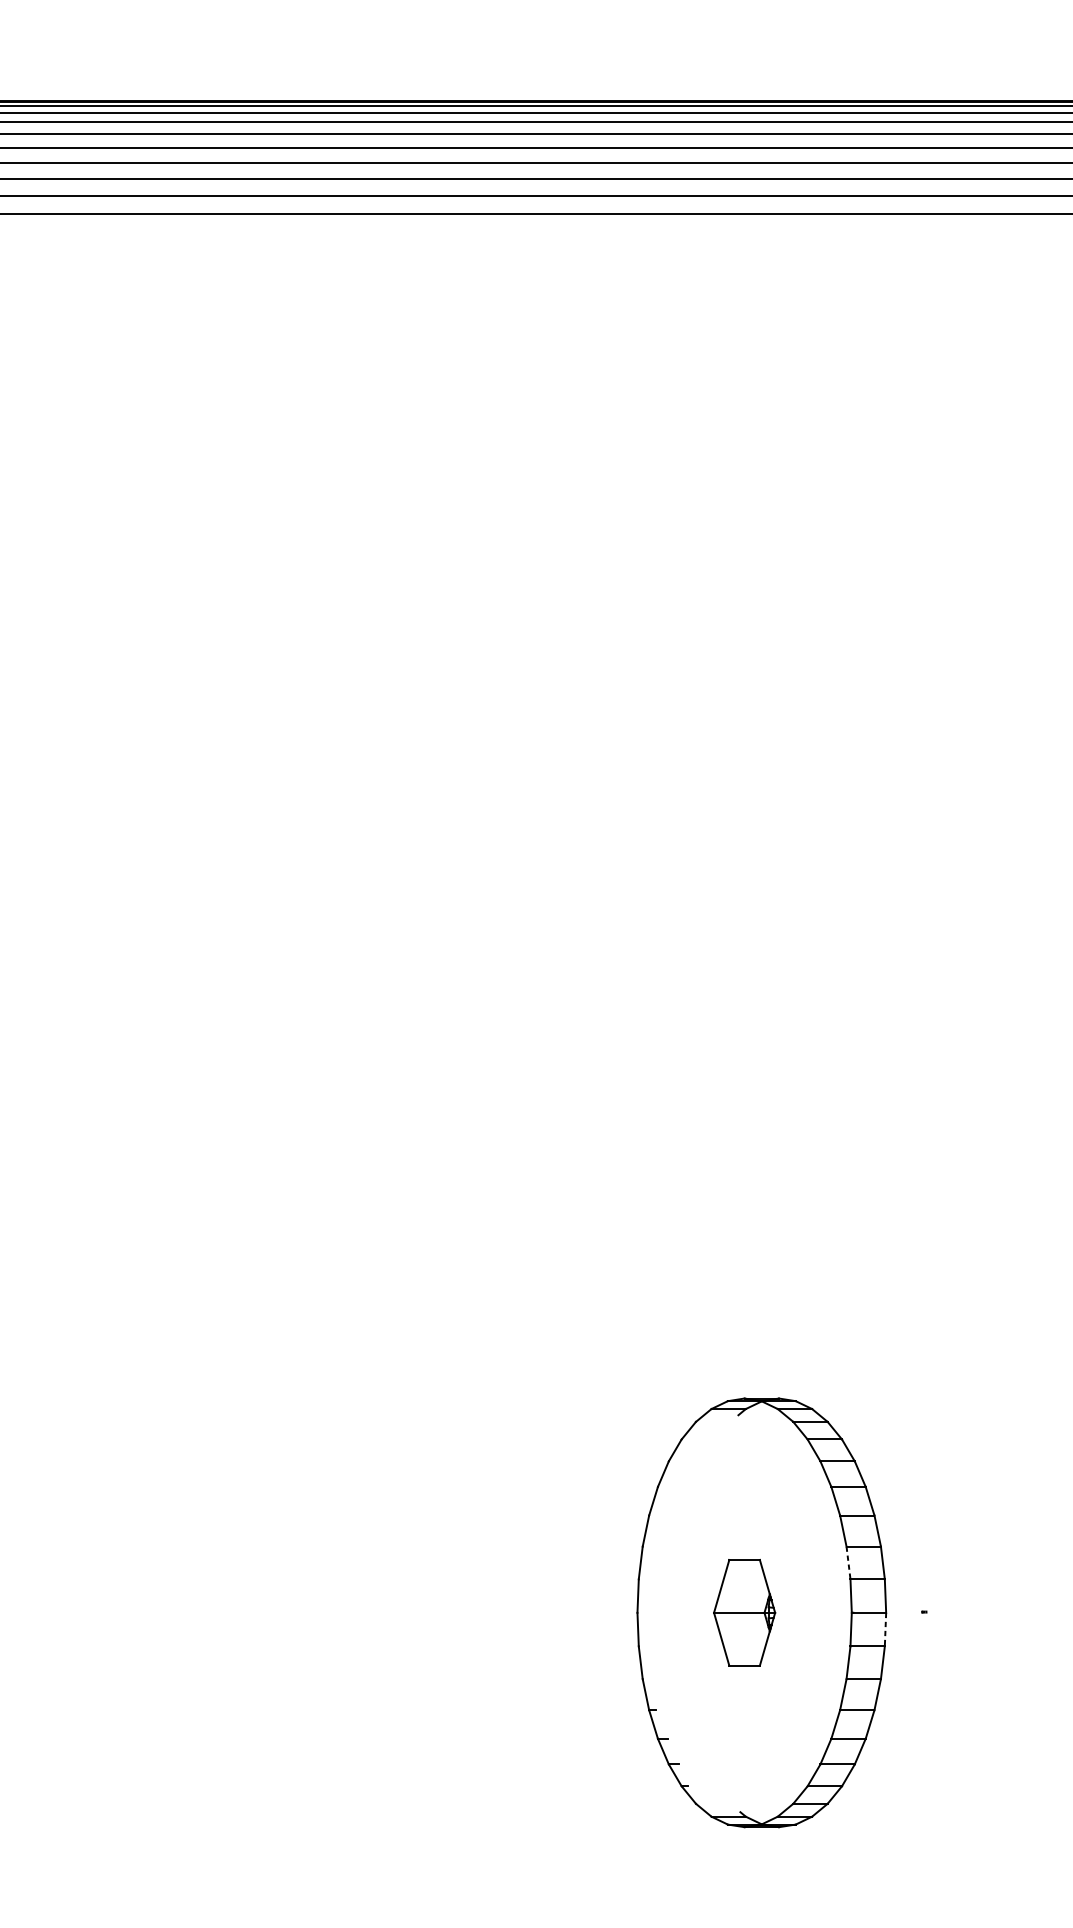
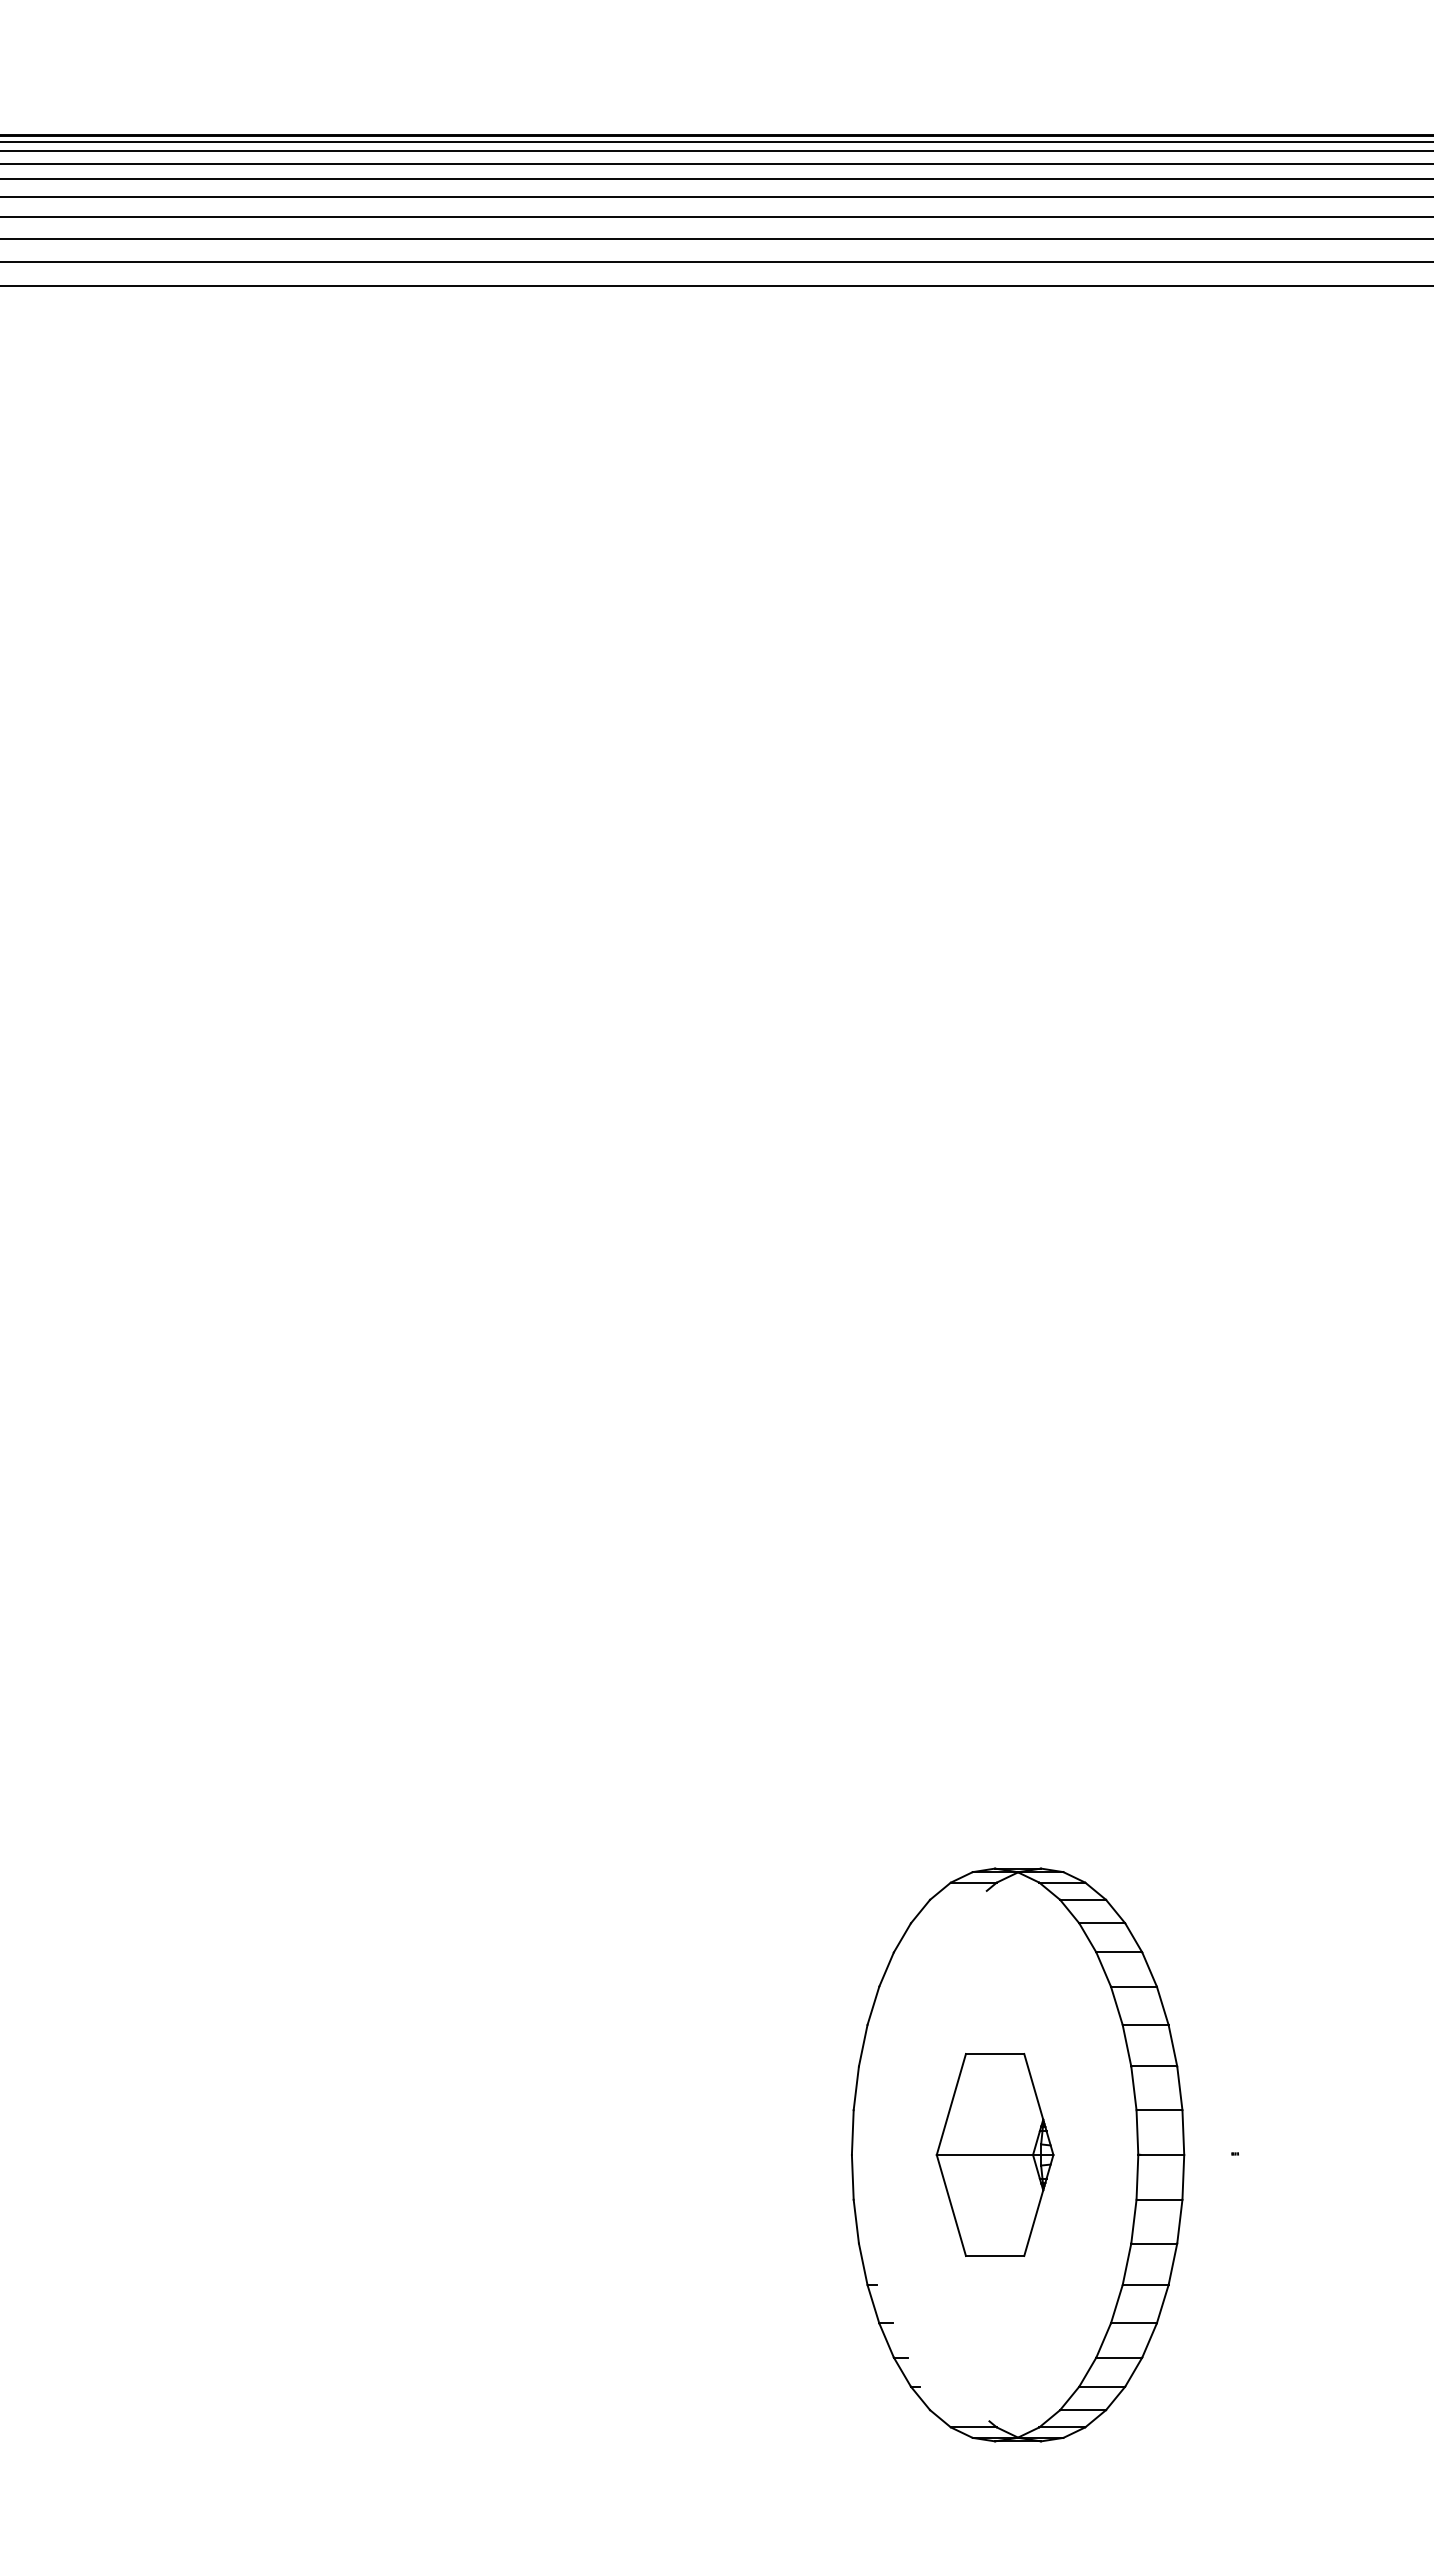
line: (848, 1563) -> (1133, 2088), dashed -> solid
part: (744, 1612) -> (994, 2154), size x1.43
line: (885, 1629) -> (1183, 2177), dashed -> solid

